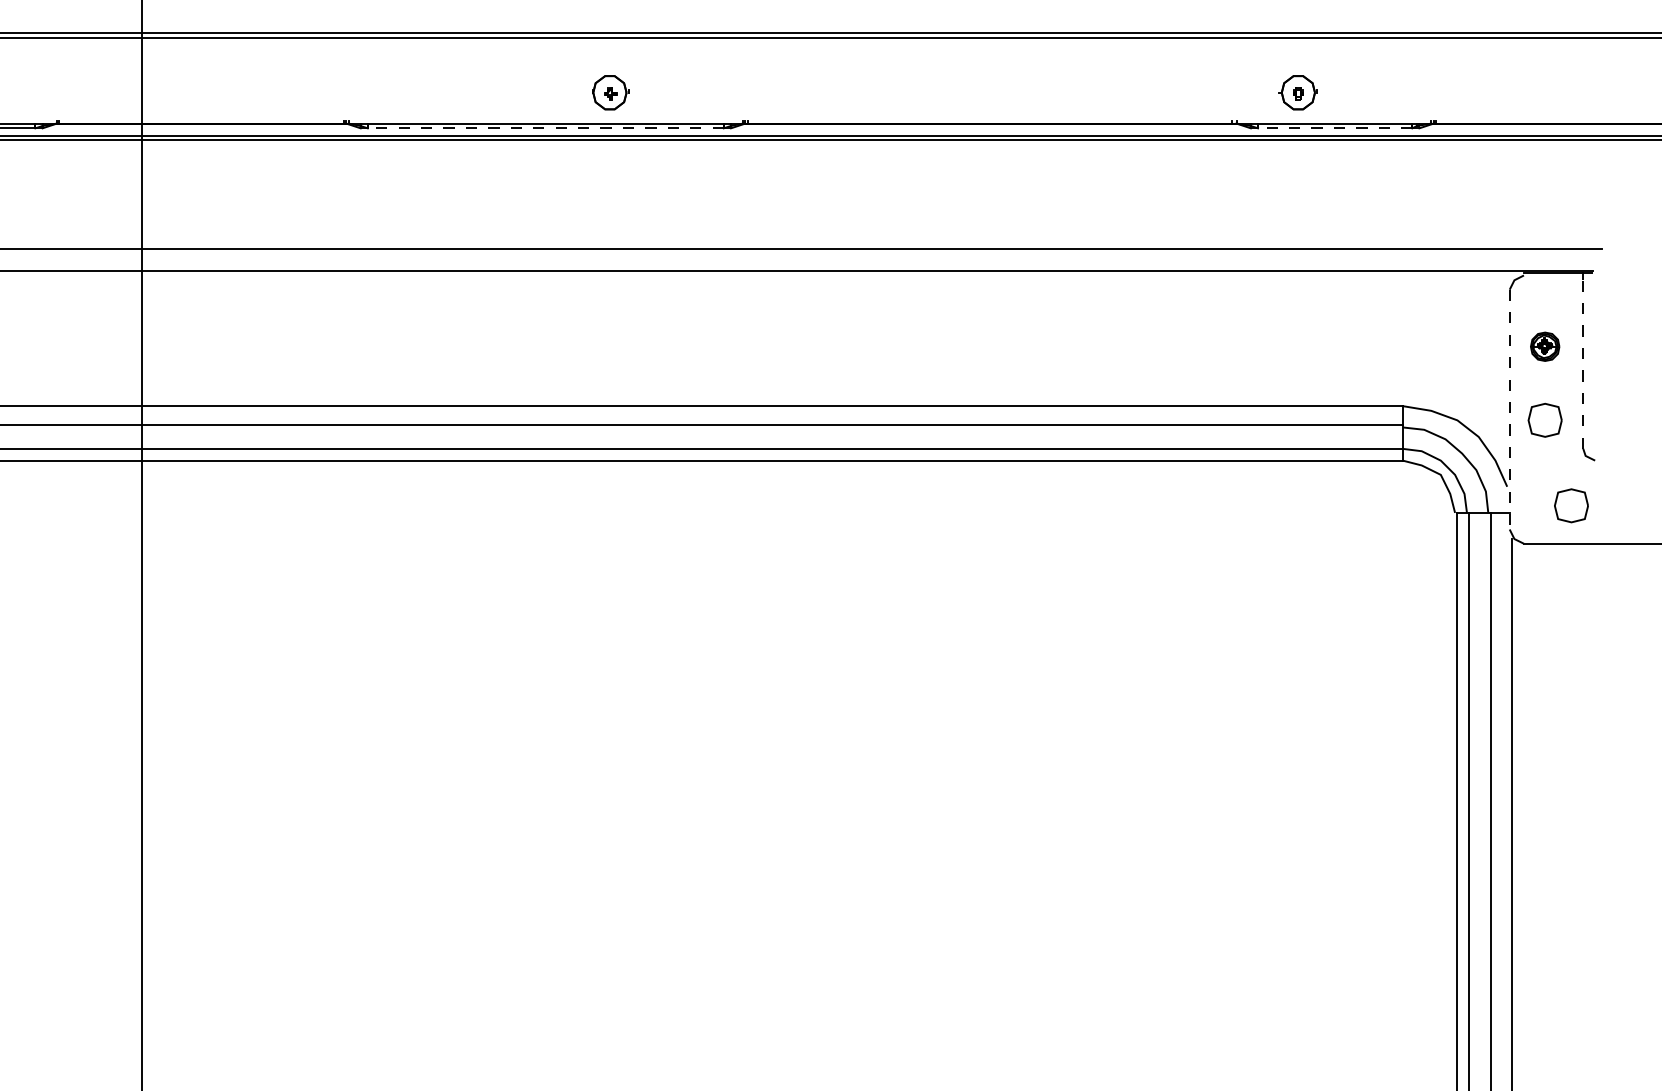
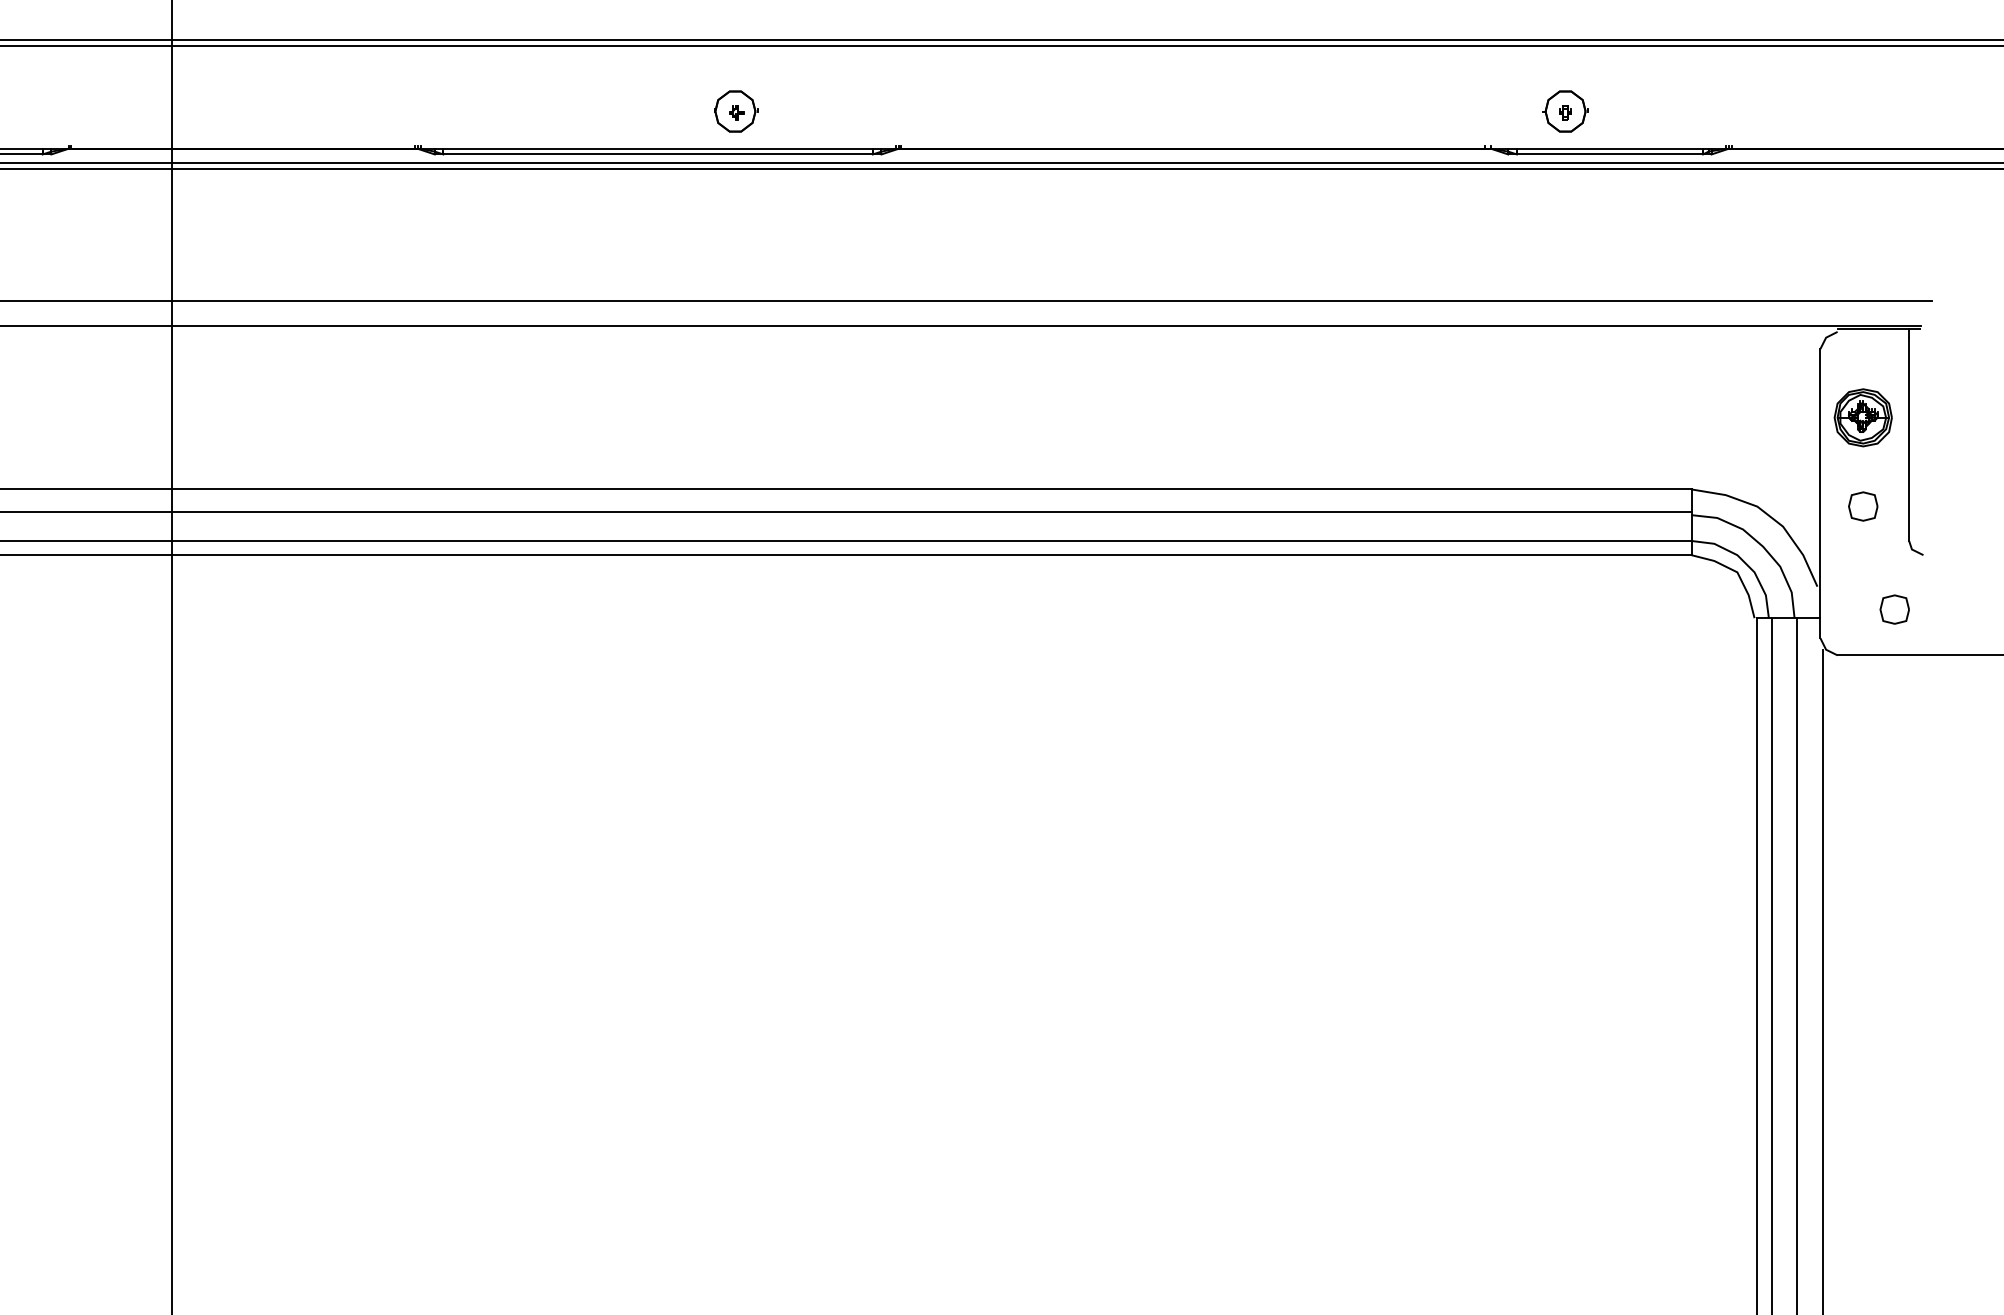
line: (546, 128) -> (658, 154), dashed -> solid
line: (1334, 128) -> (1609, 154), dashed -> solid
part: (1544, 346) -> (1862, 417), size x1.67
line: (1583, 364) -> (1909, 439), dashed -> solid
line: (1509, 409) -> (1820, 493), dashed -> solid
part: (1545, 420) -> (1863, 506), size x0.71
part: (1571, 505) -> (1894, 609), size x0.71

